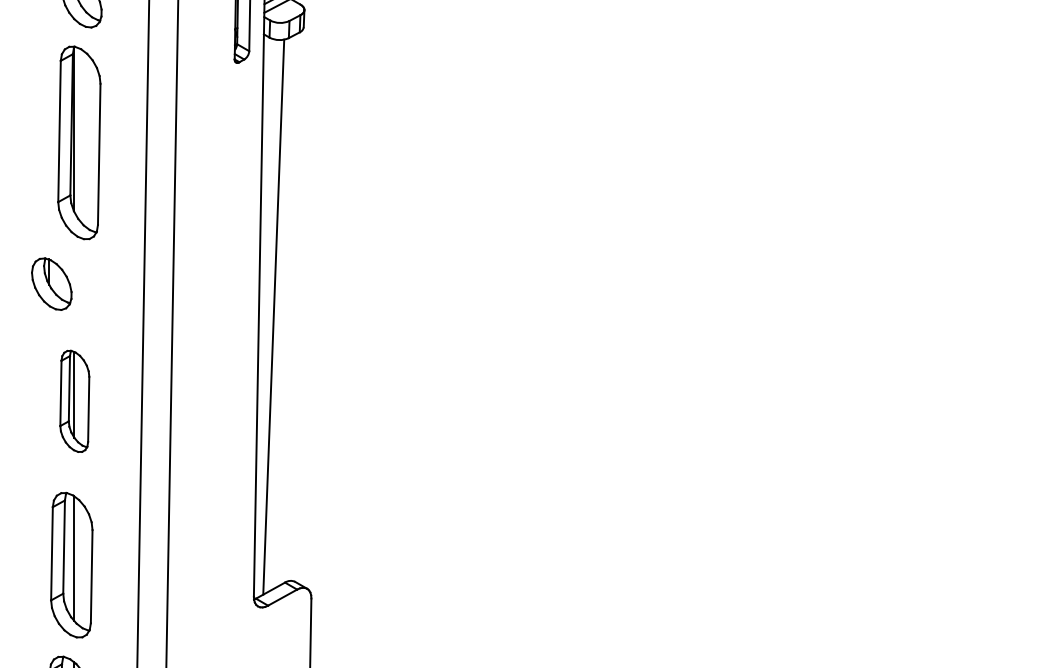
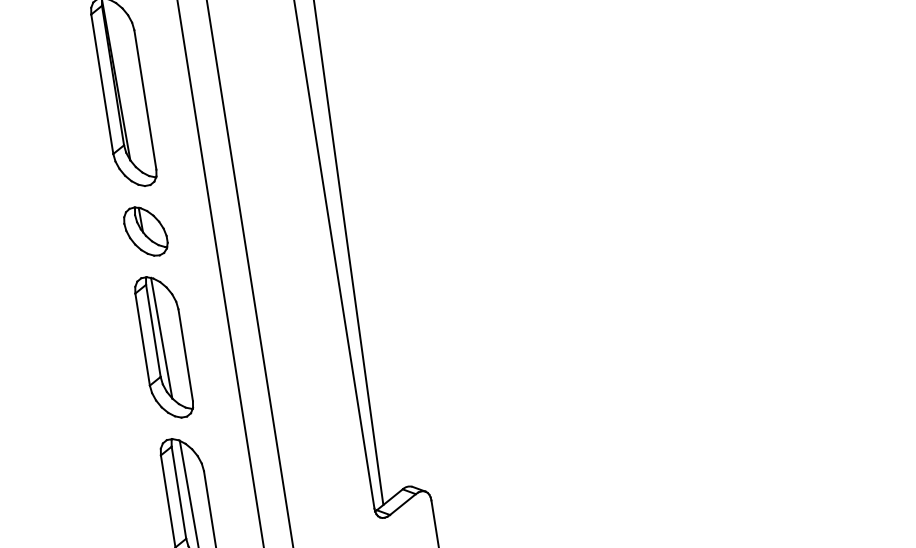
part: (51, 283) -> (145, 231), moved
part: (74, 401) -> (163, 347), size x1.43

